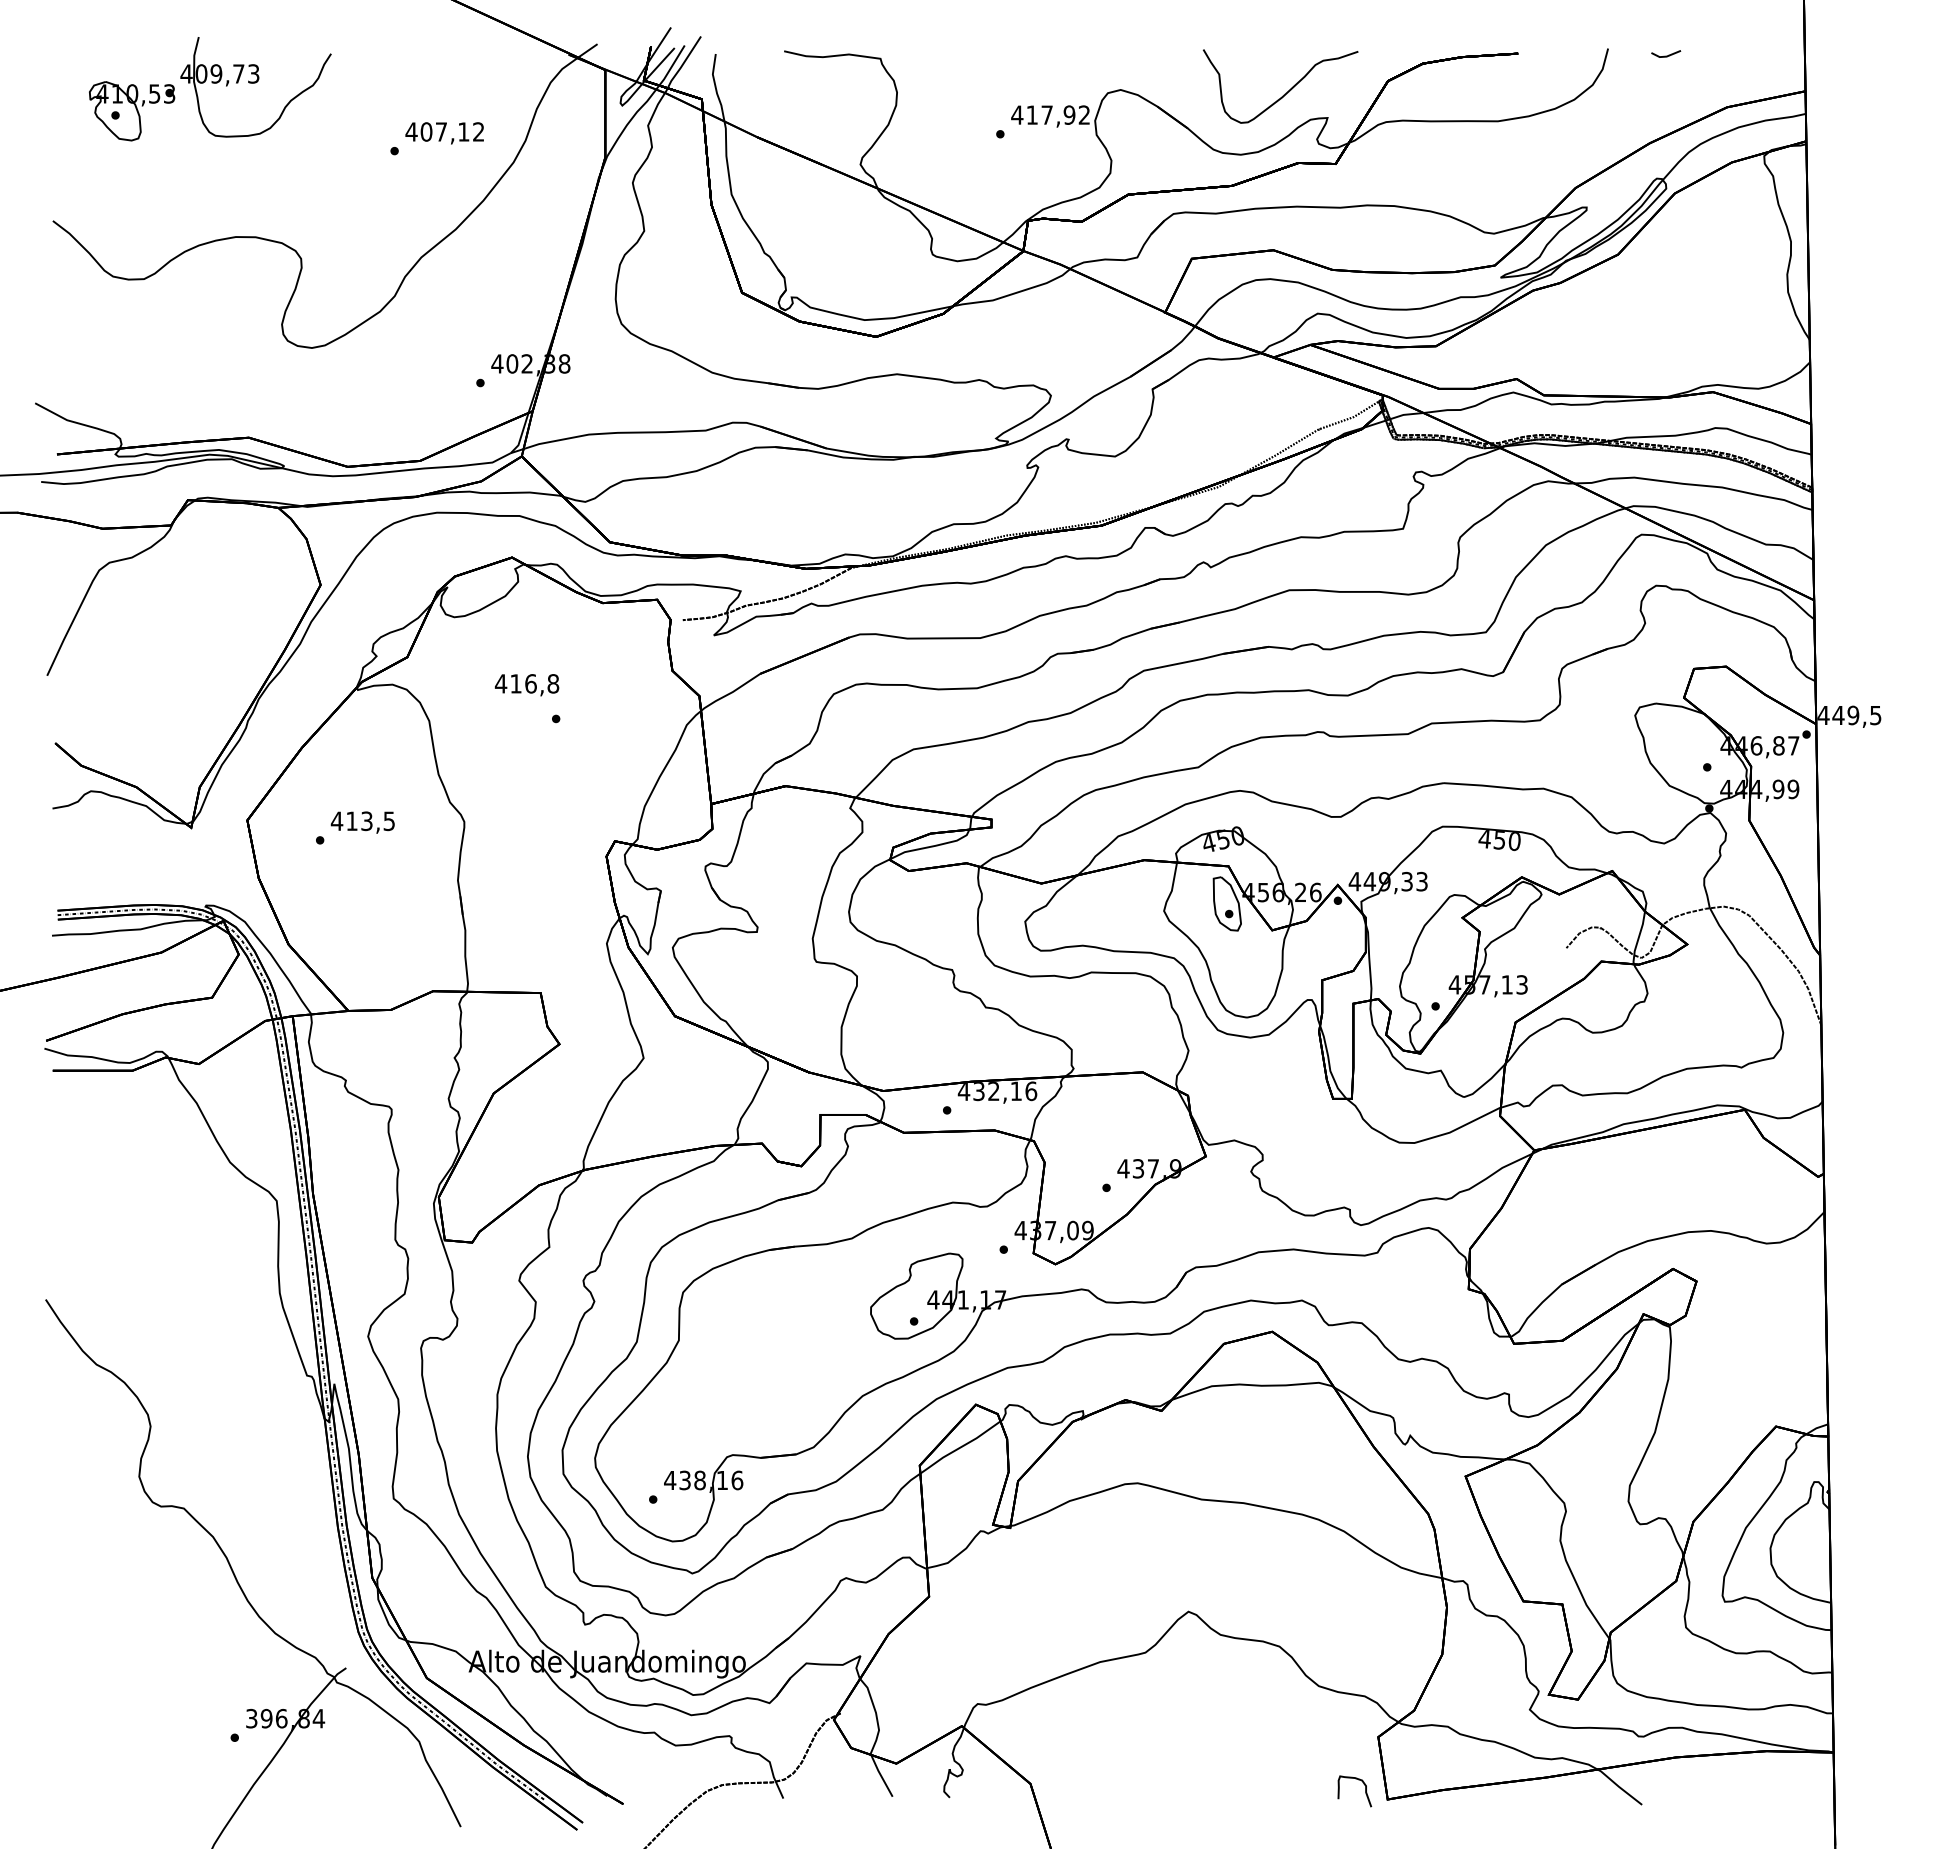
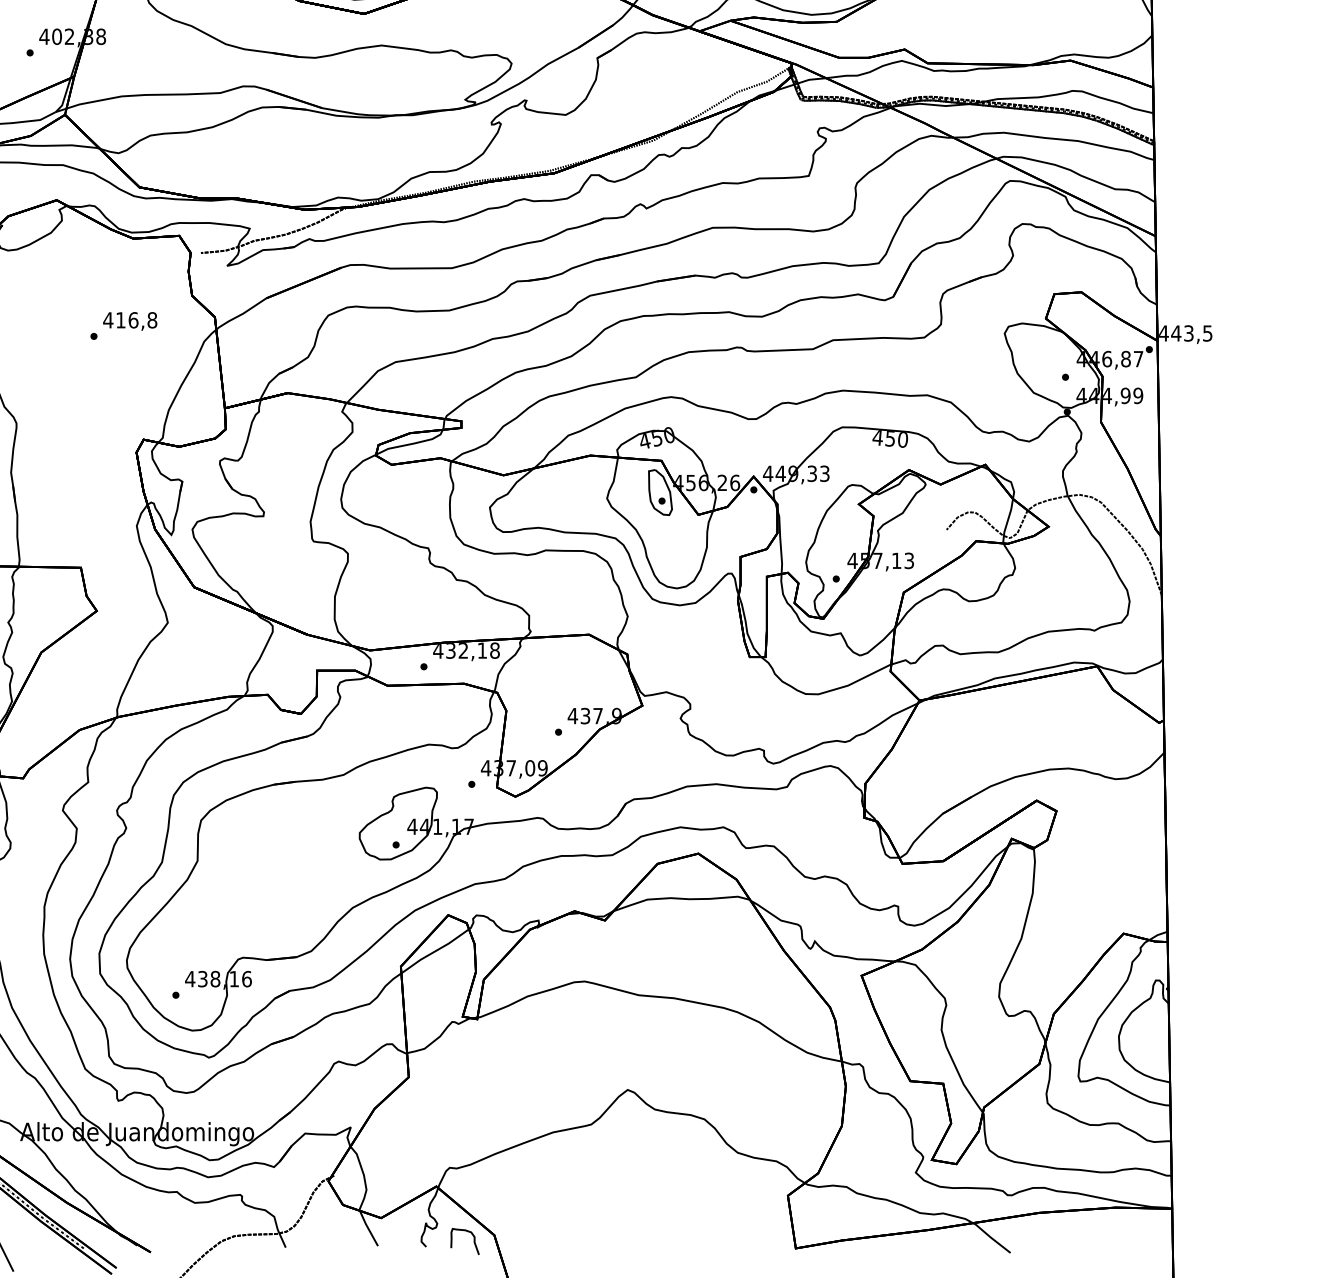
text: (526, 685) -> (129, 321), moved
text: (1853, 714) -> (1188, 332), 449,5 -> 443,5
text: (1031, 1090) -> (495, 650), 432,16 -> 432,18
curve: (1365, 1791) -> (474, 1241), moved

